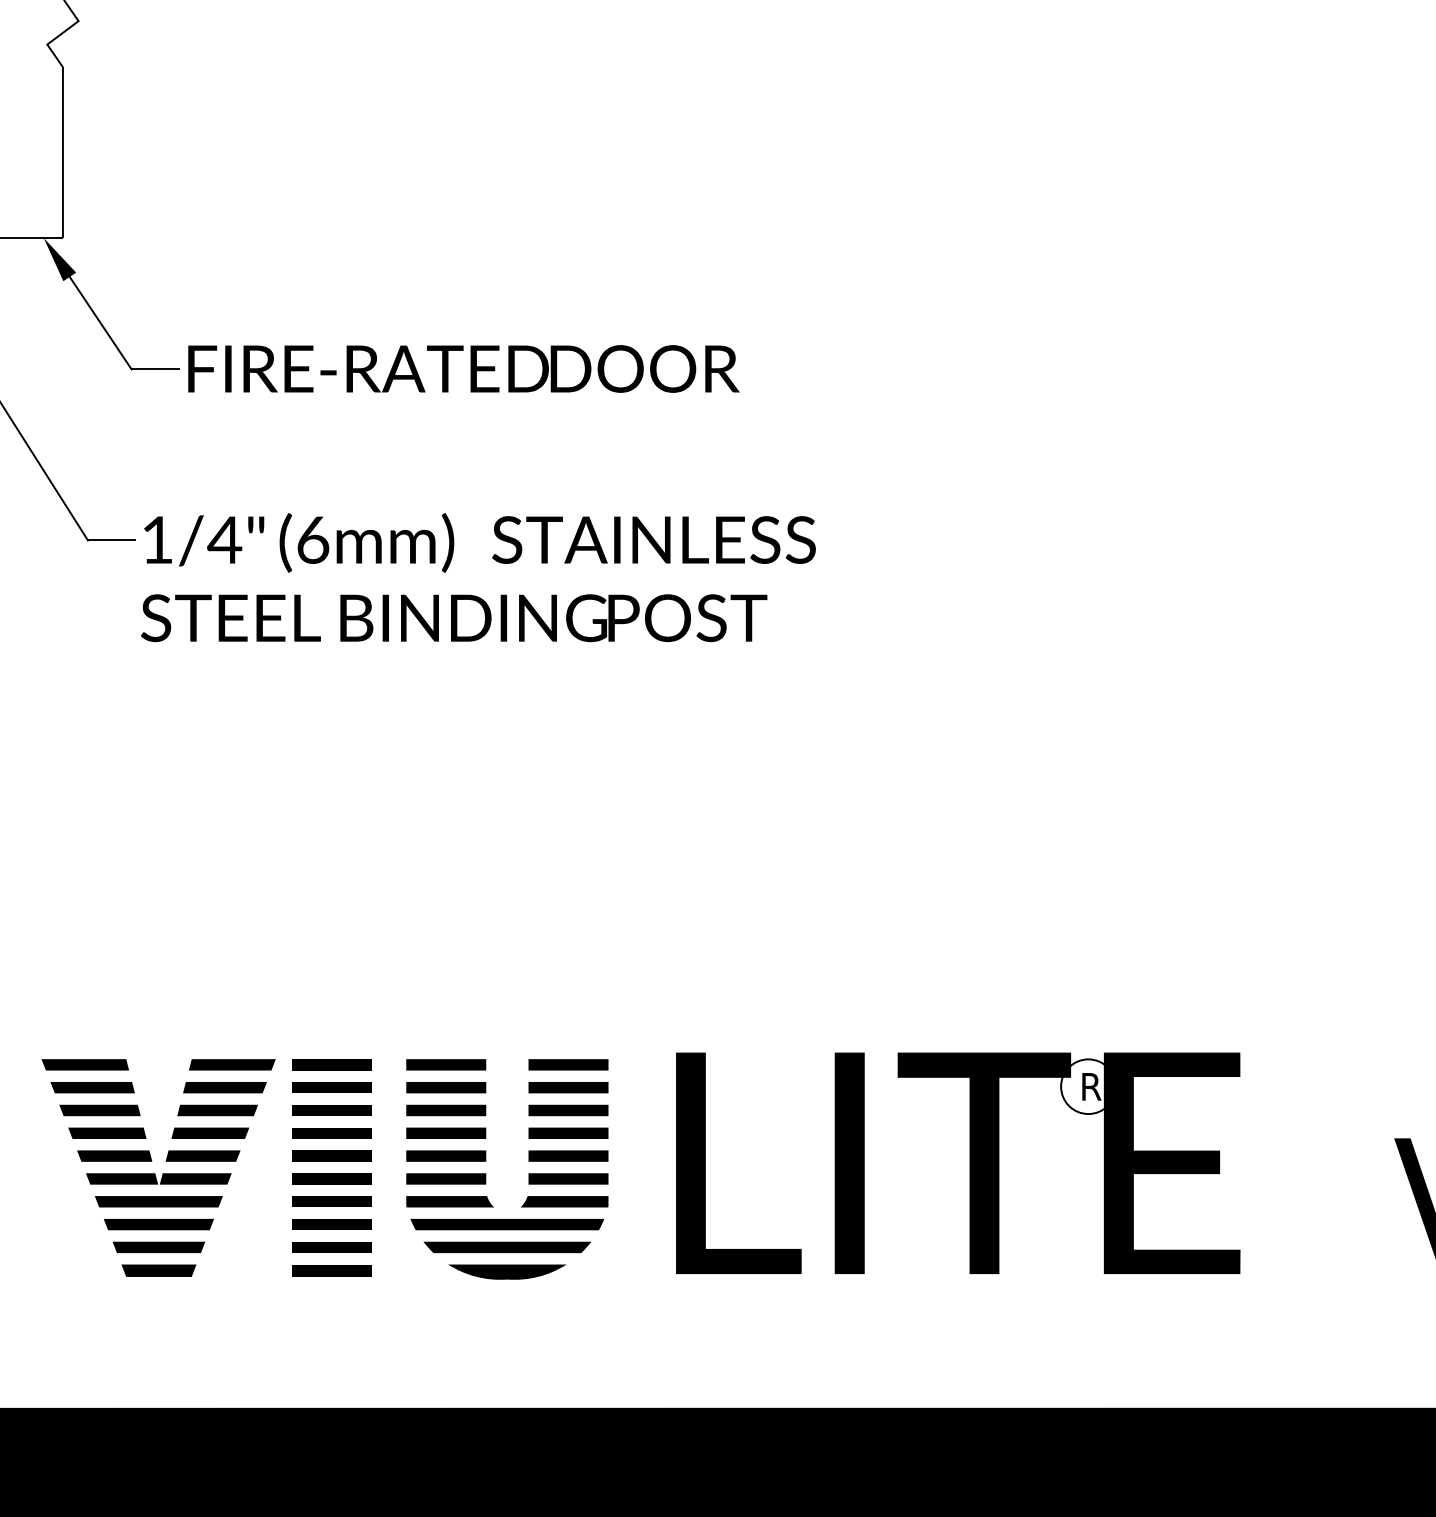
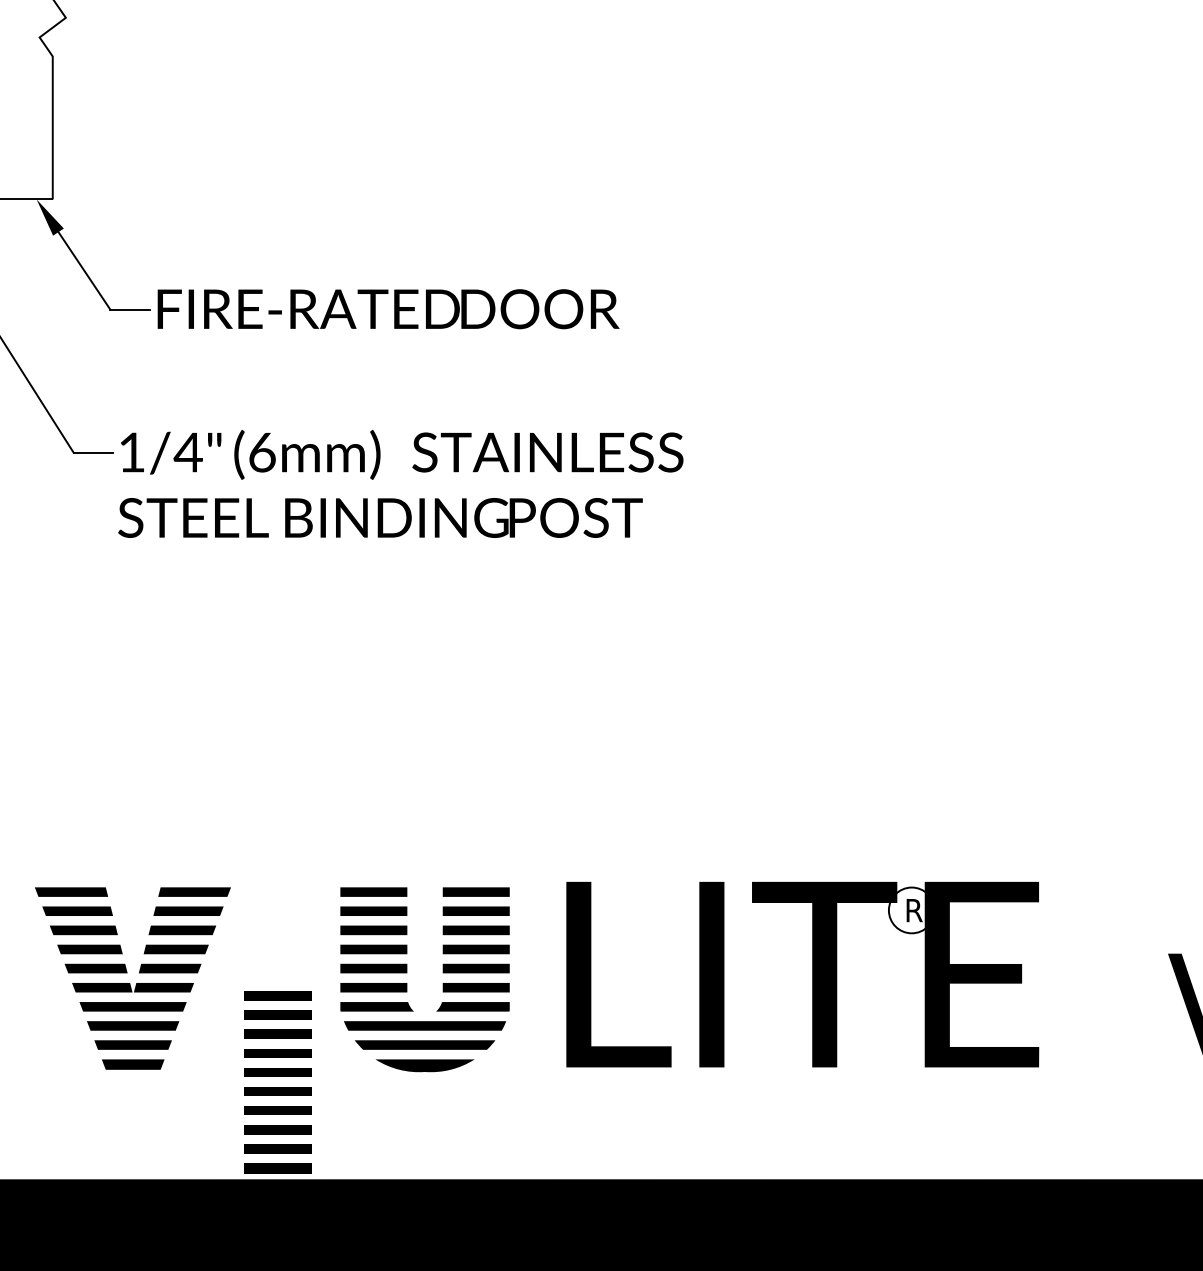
part: (331, 1167) -> (277, 1081), moved

